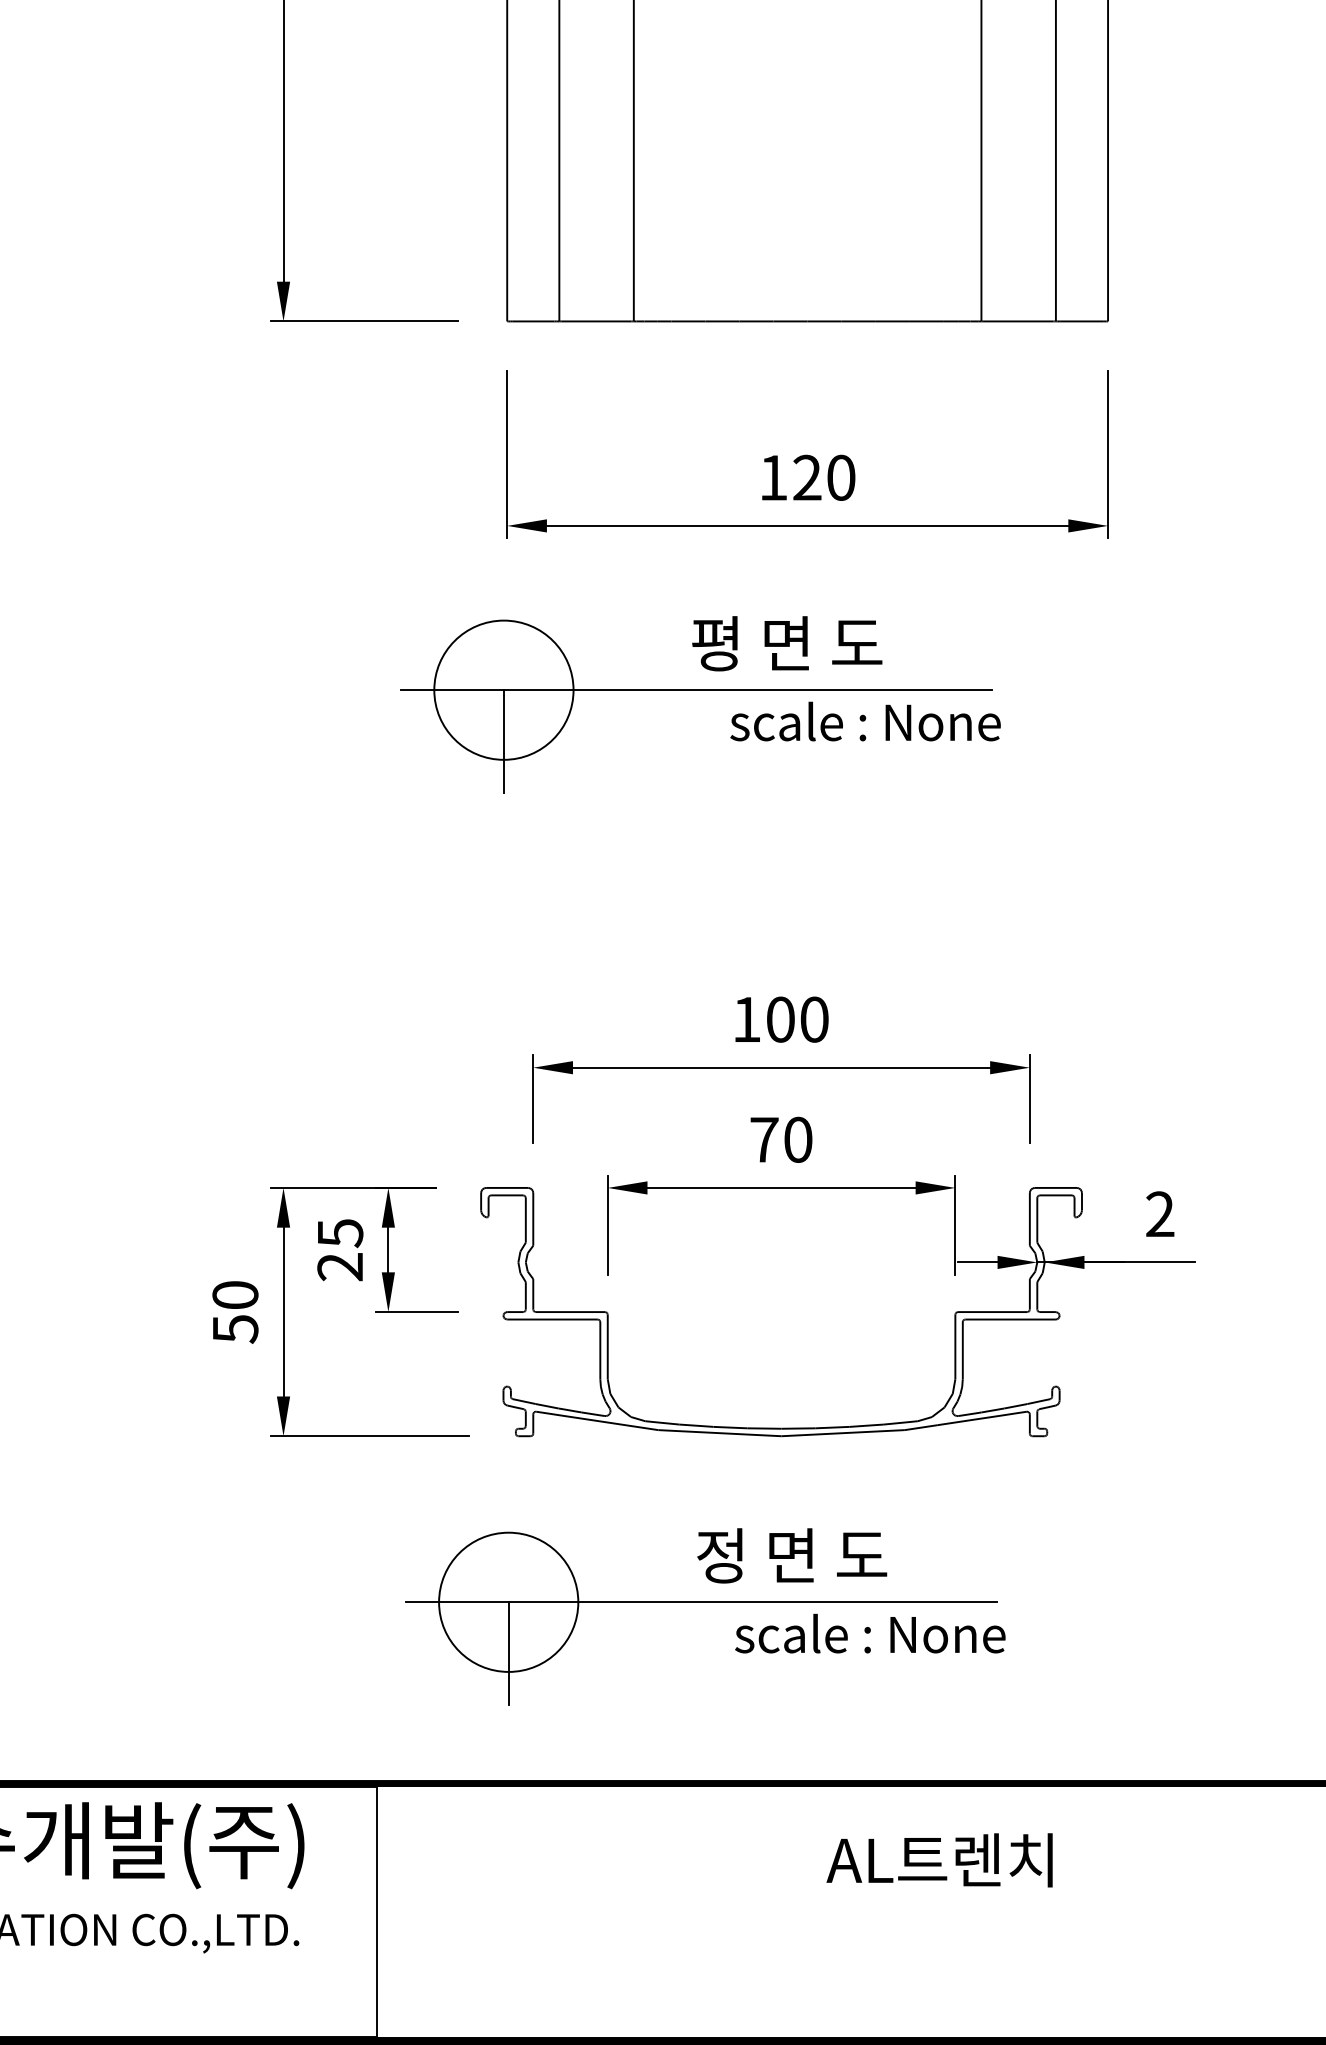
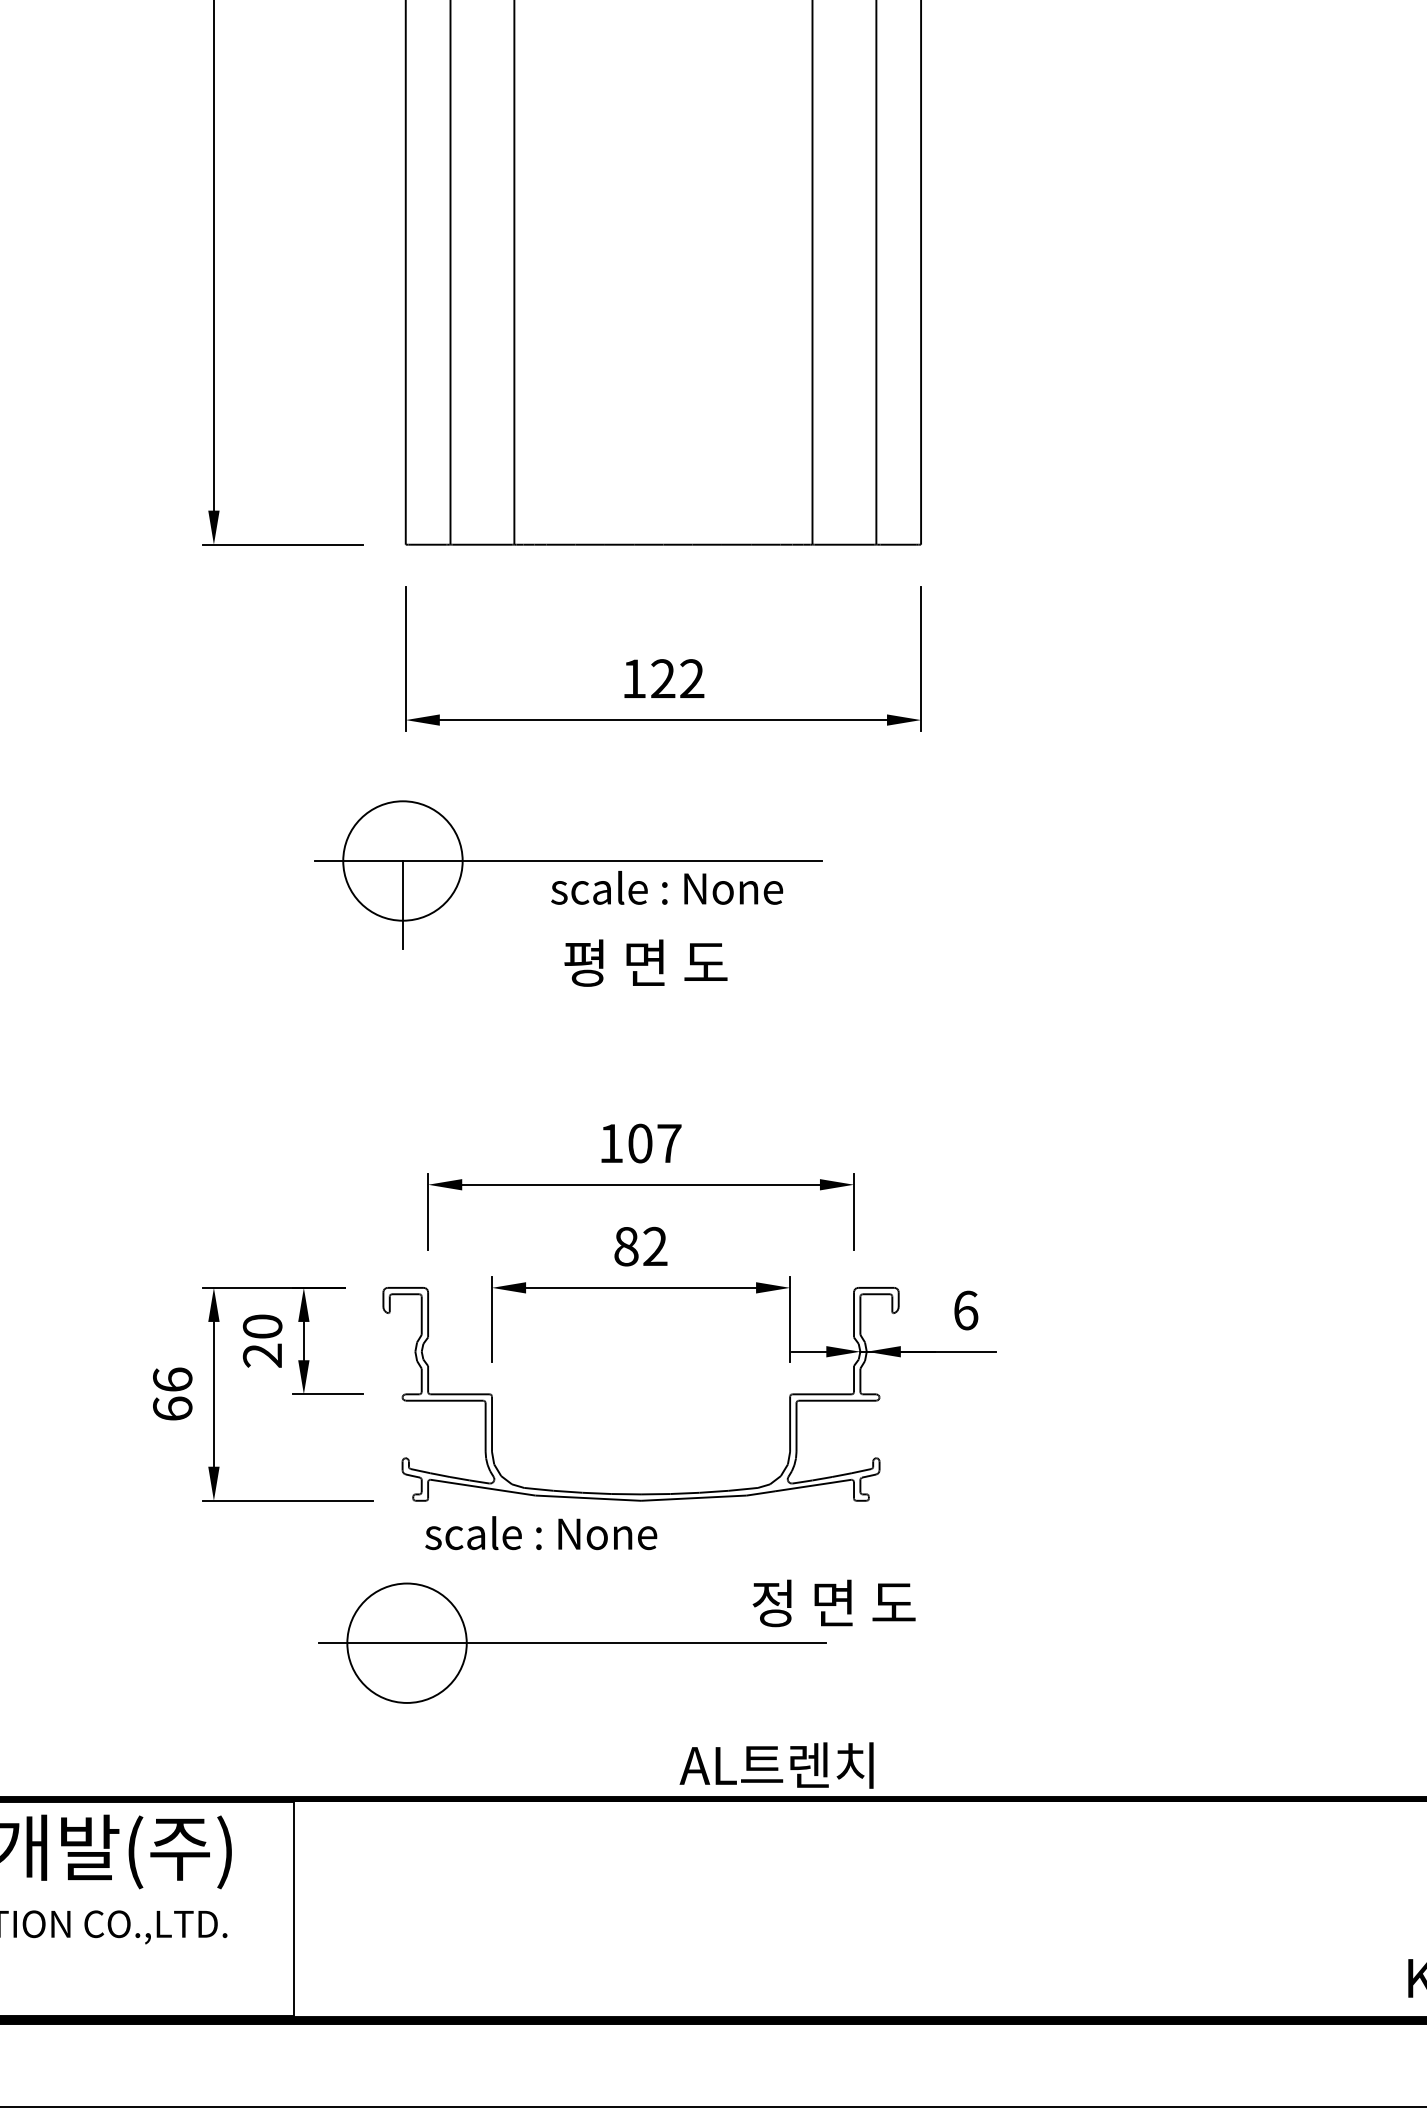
text: (841, 477) -> (692, 678), 120 -> 122
text: (786, 642) -> (645, 962), moved
text: (866, 721) -> (667, 887), moved
text: (814, 1019) -> (669, 1143), 100 -> 107
text: (780, 1139) -> (640, 1246), 70 -> 82
text: (1159, 1214) -> (965, 1310), 2 -> 6
text: (340, 1232) -> (262, 1326), 25 -> 20
text: (235, 1312) -> (172, 1394), 50 -> 66
text: (791, 1555) -> (833, 1603), moved
text: (870, 1634) -> (541, 1533), moved
line: (509, 1653) -> (407, 1687), removed
text: (939, 1860) -> (776, 1765), moved

